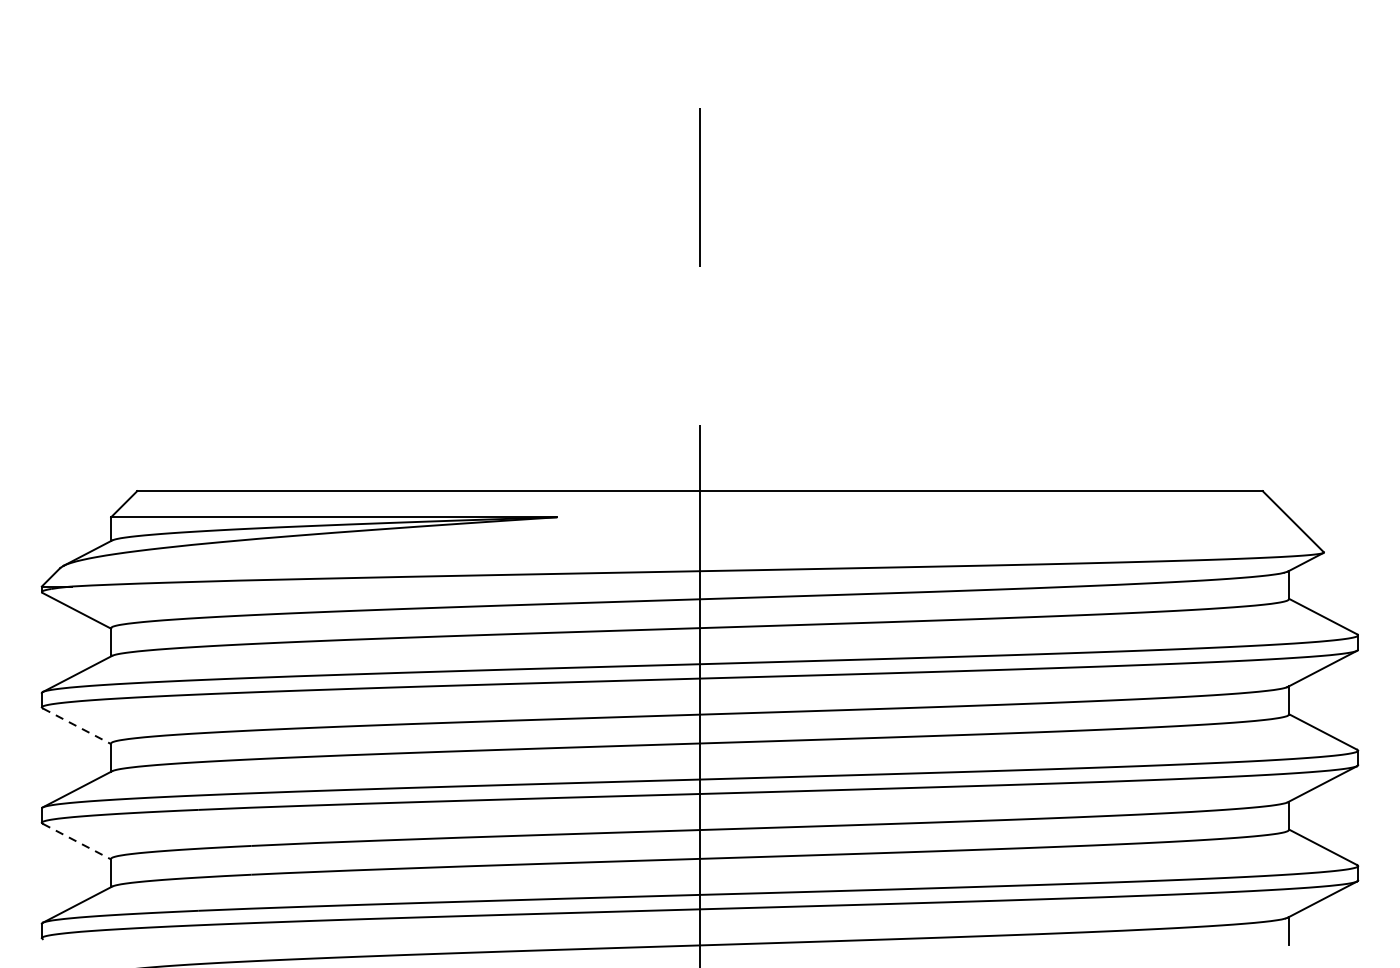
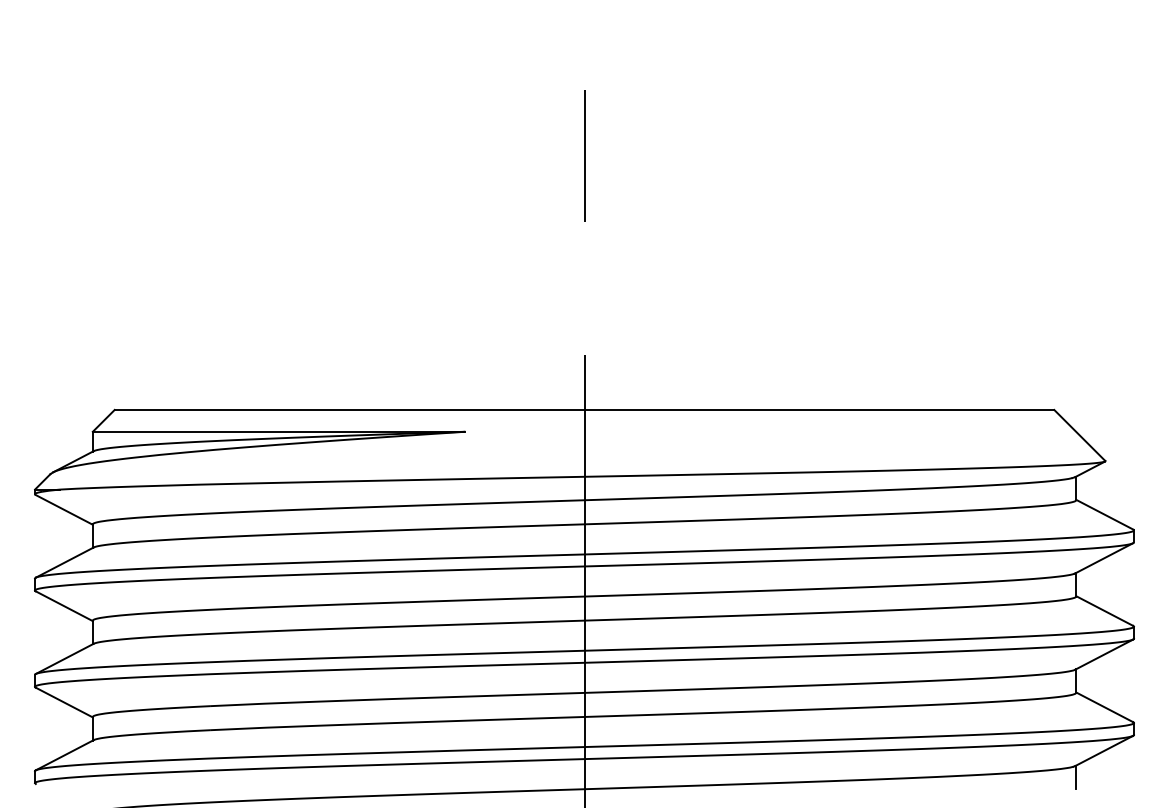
line: (77, 726) -> (64, 606), dashed -> solid
line: (77, 841) -> (64, 702), dashed -> solid

